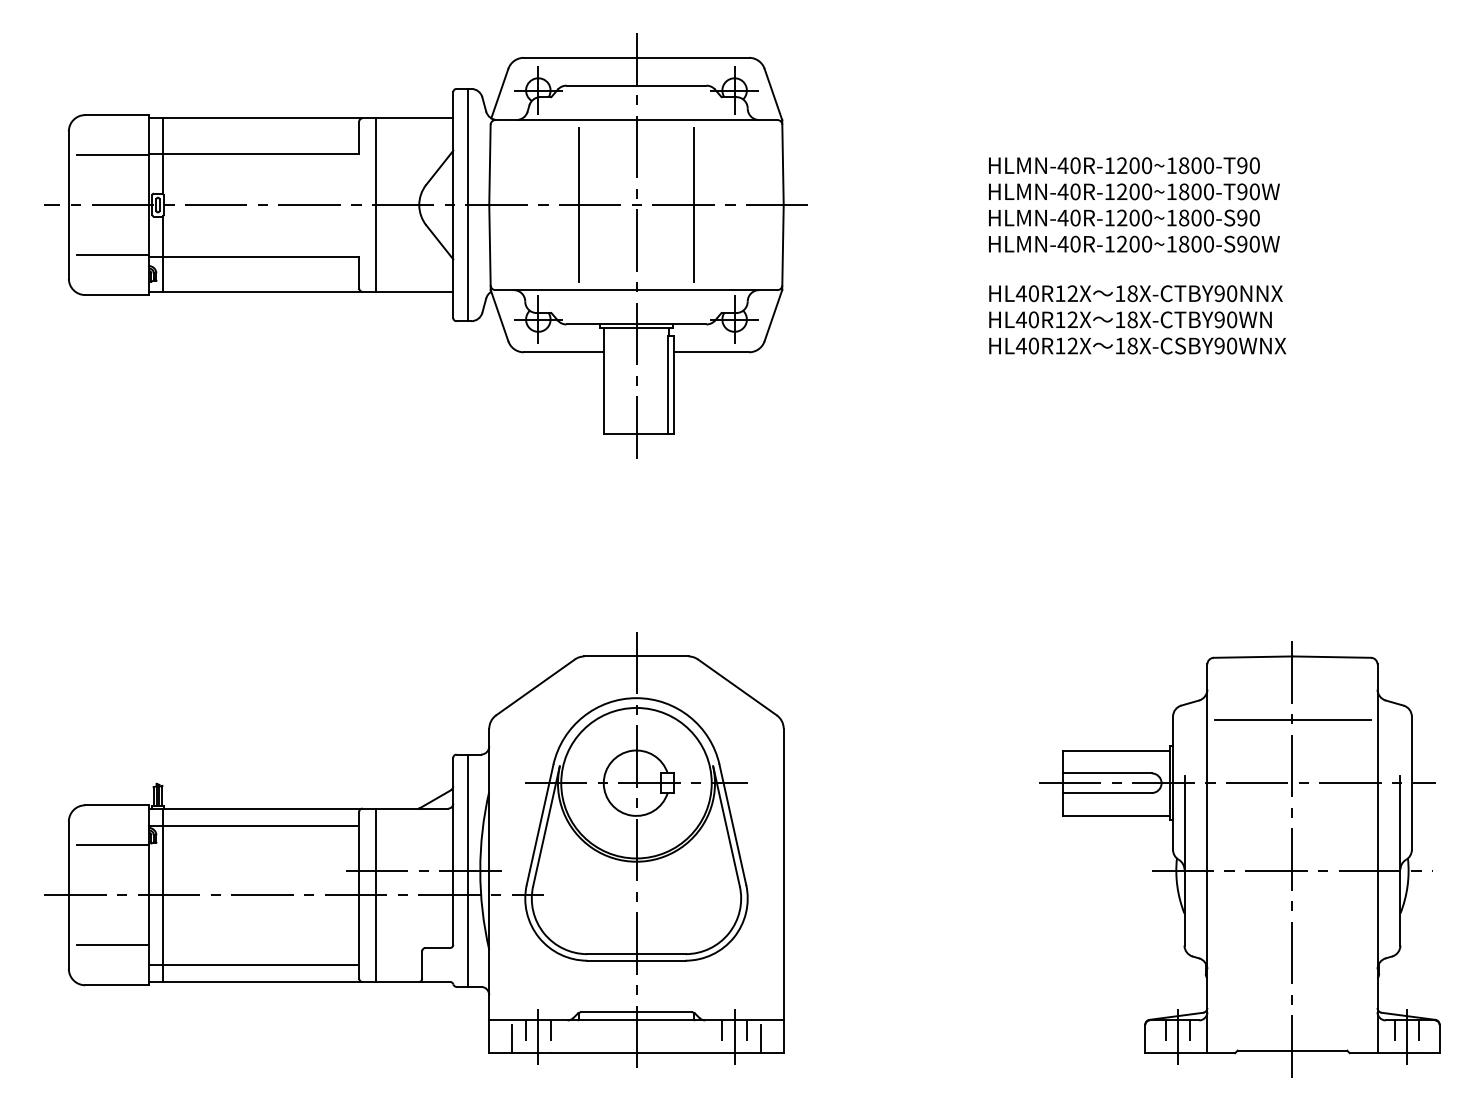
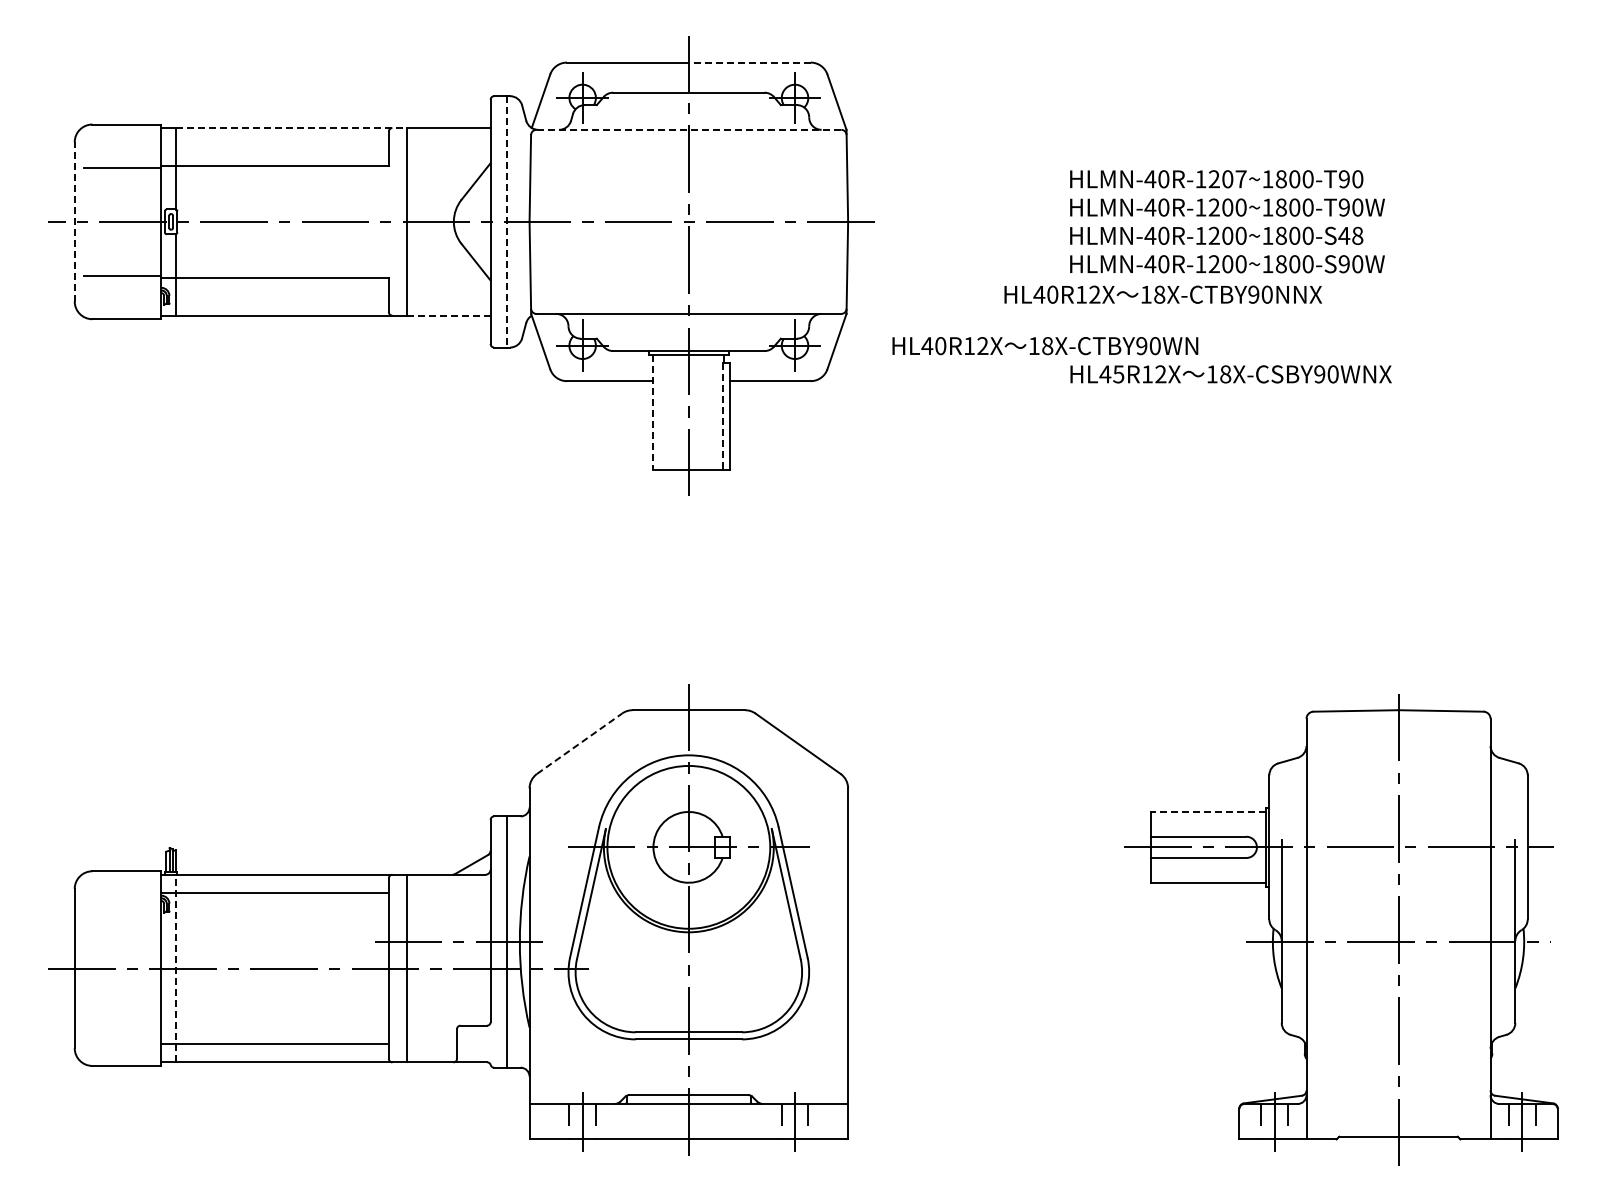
line: (692, 57) -> (749, 62), solid -> dashed
line: (270, 118) -> (292, 128), solid -> dashed
line: (636, 119) -> (688, 129), solid -> dashed
text: (1146, 165) -> (1240, 179), HLMN-40R-1200~1800-T90 -> HLMN-40R-1207~1800-T90
line: (68, 204) -> (74, 221), solid -> dashed
line: (467, 204) -> (506, 221), solid -> dashed
line: (578, 204) -> (626, 221), removed
line: (693, 204) -> (750, 221), removed
text: (1248, 217) -> (1350, 235), HLMN-40R-1200~1800-S90 -> HLMN-40R-1200~1800-S48
line: (415, 291) -> (449, 315), solid -> dashed
text: (1136, 293) -> (1163, 294), moved
text: (1130, 320) -> (1045, 346), moved
text: (1033, 346) -> (1118, 374), HL40R12X -> HL45R12X
line: (603, 381) -> (653, 412), solid -> dashed
line: (667, 385) -> (722, 417), solid -> dashed
line: (536, 687) -> (580, 743), solid -> dashed
line: (1292, 720) -> (1398, 779), removed
line: (1116, 750) -> (1208, 811), solid -> dashed
line: (113, 845) -> (122, 914), removed
line: (162, 895) -> (176, 968), solid -> dashed
line: (113, 945) -> (122, 1022), removed
line: (512, 1038) -> (554, 1123), removed
line: (760, 1038) -> (823, 1123), removed

